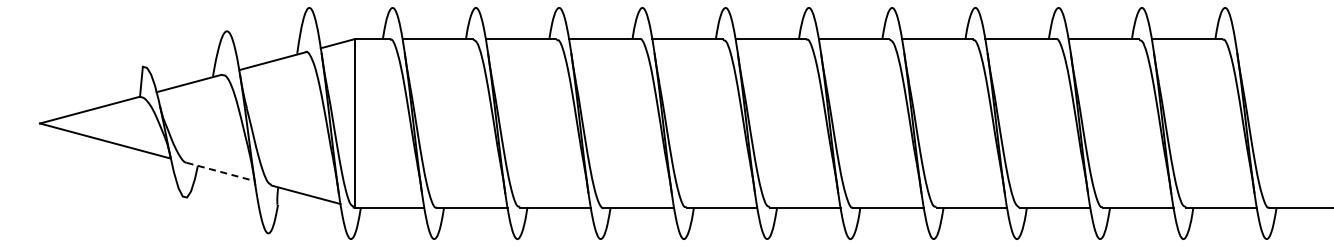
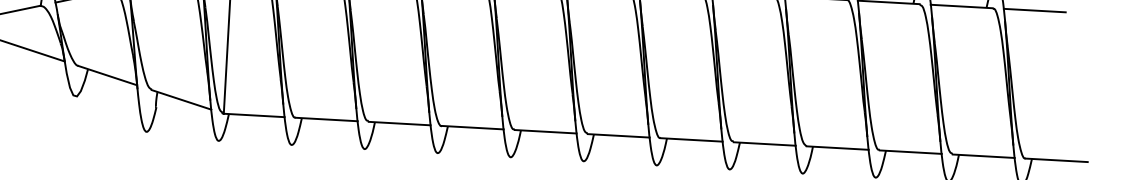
line: (1270, 39) -> (1034, 10), added
line: (221, 172) -> (108, 76), dashed -> solid

